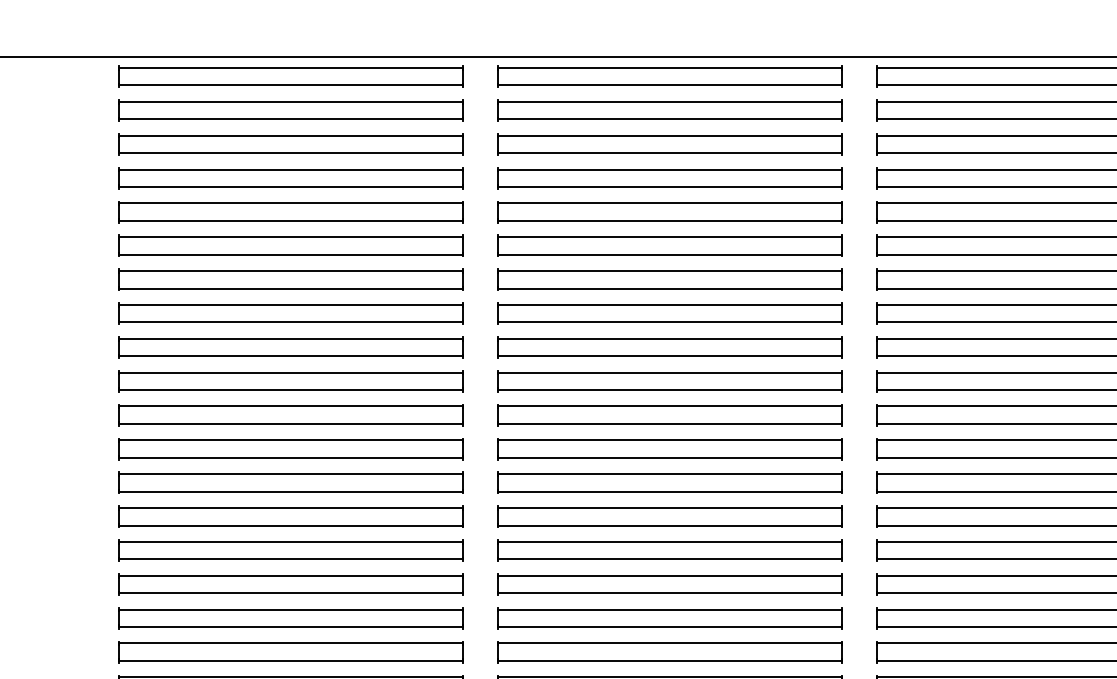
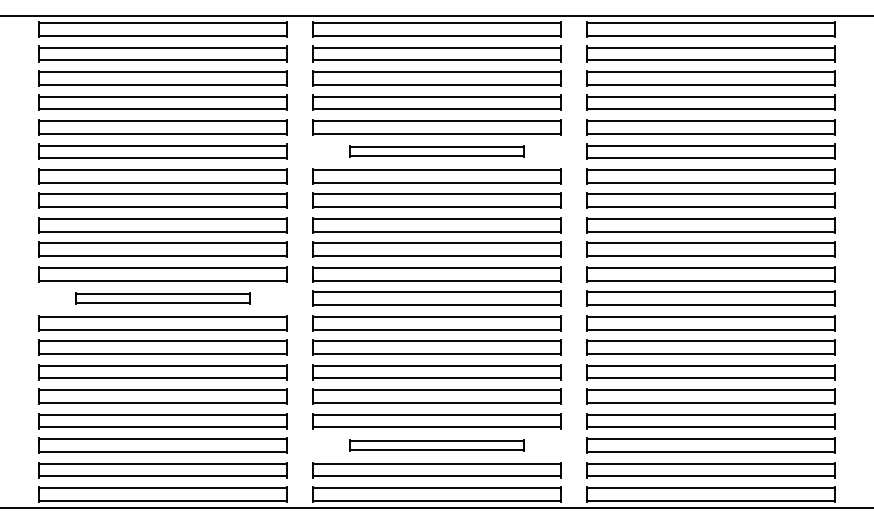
part: (669, 245) -> (436, 151), size x0.7
part: (290, 448) -> (162, 298), size x0.7
part: (669, 652) -> (436, 445), size x0.7

